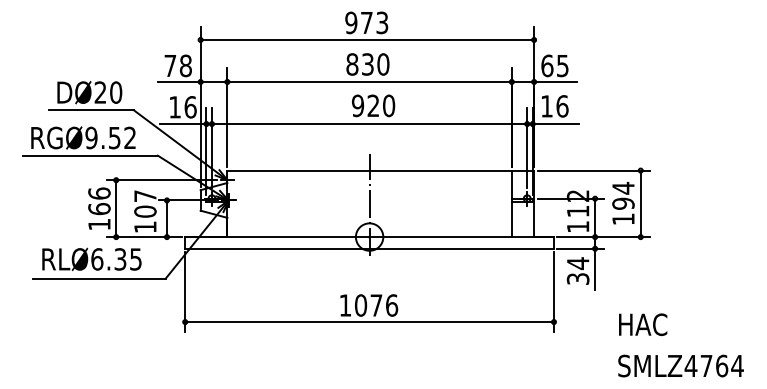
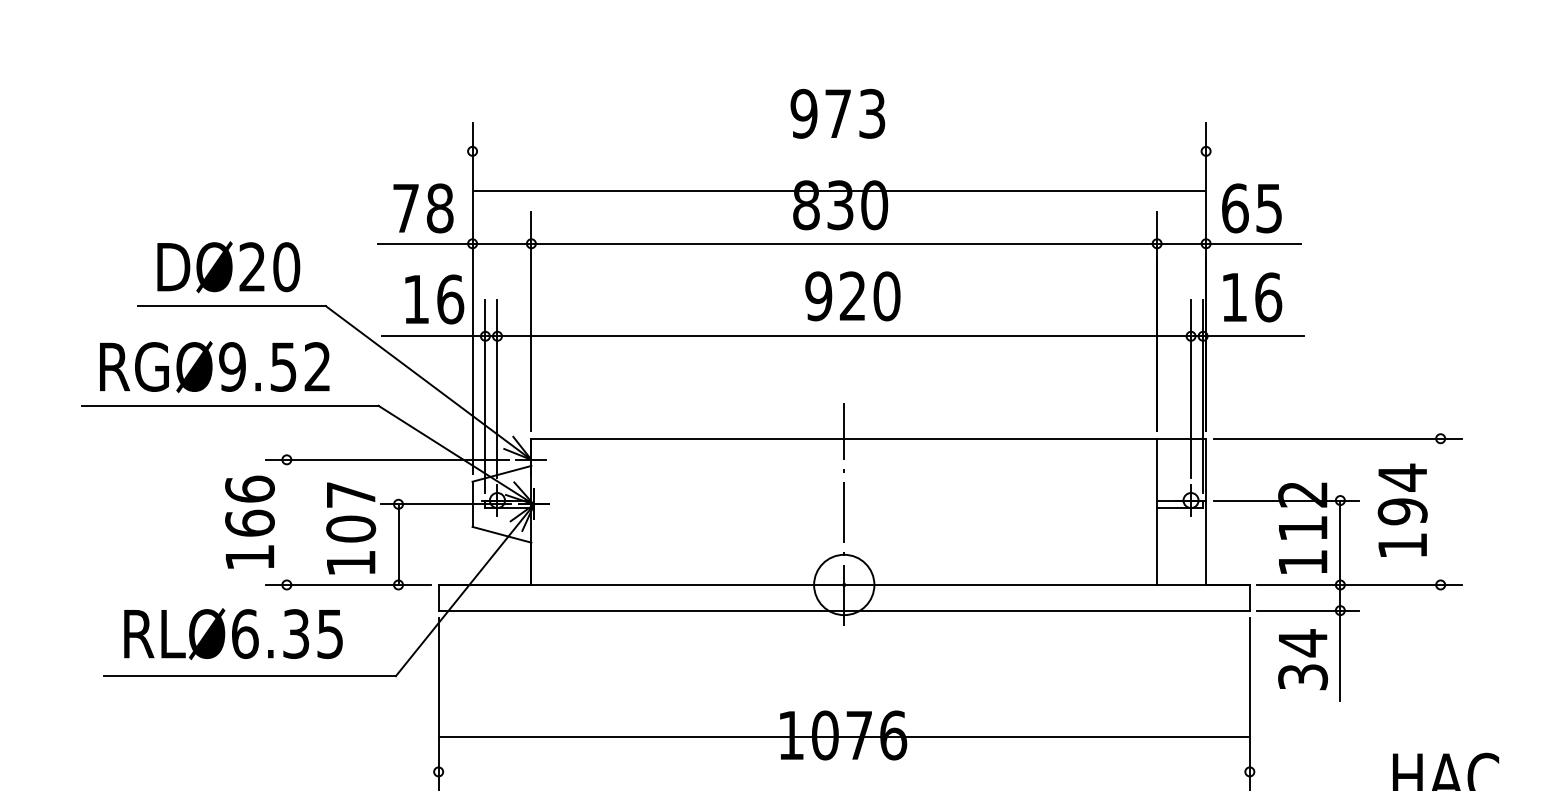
line: (367, 39) -> (839, 189), moved
line: (640, 203) -> (1440, 511), removed
line: (116, 208) -> (287, 522), removed
line: (369, 322) -> (844, 737), moved

